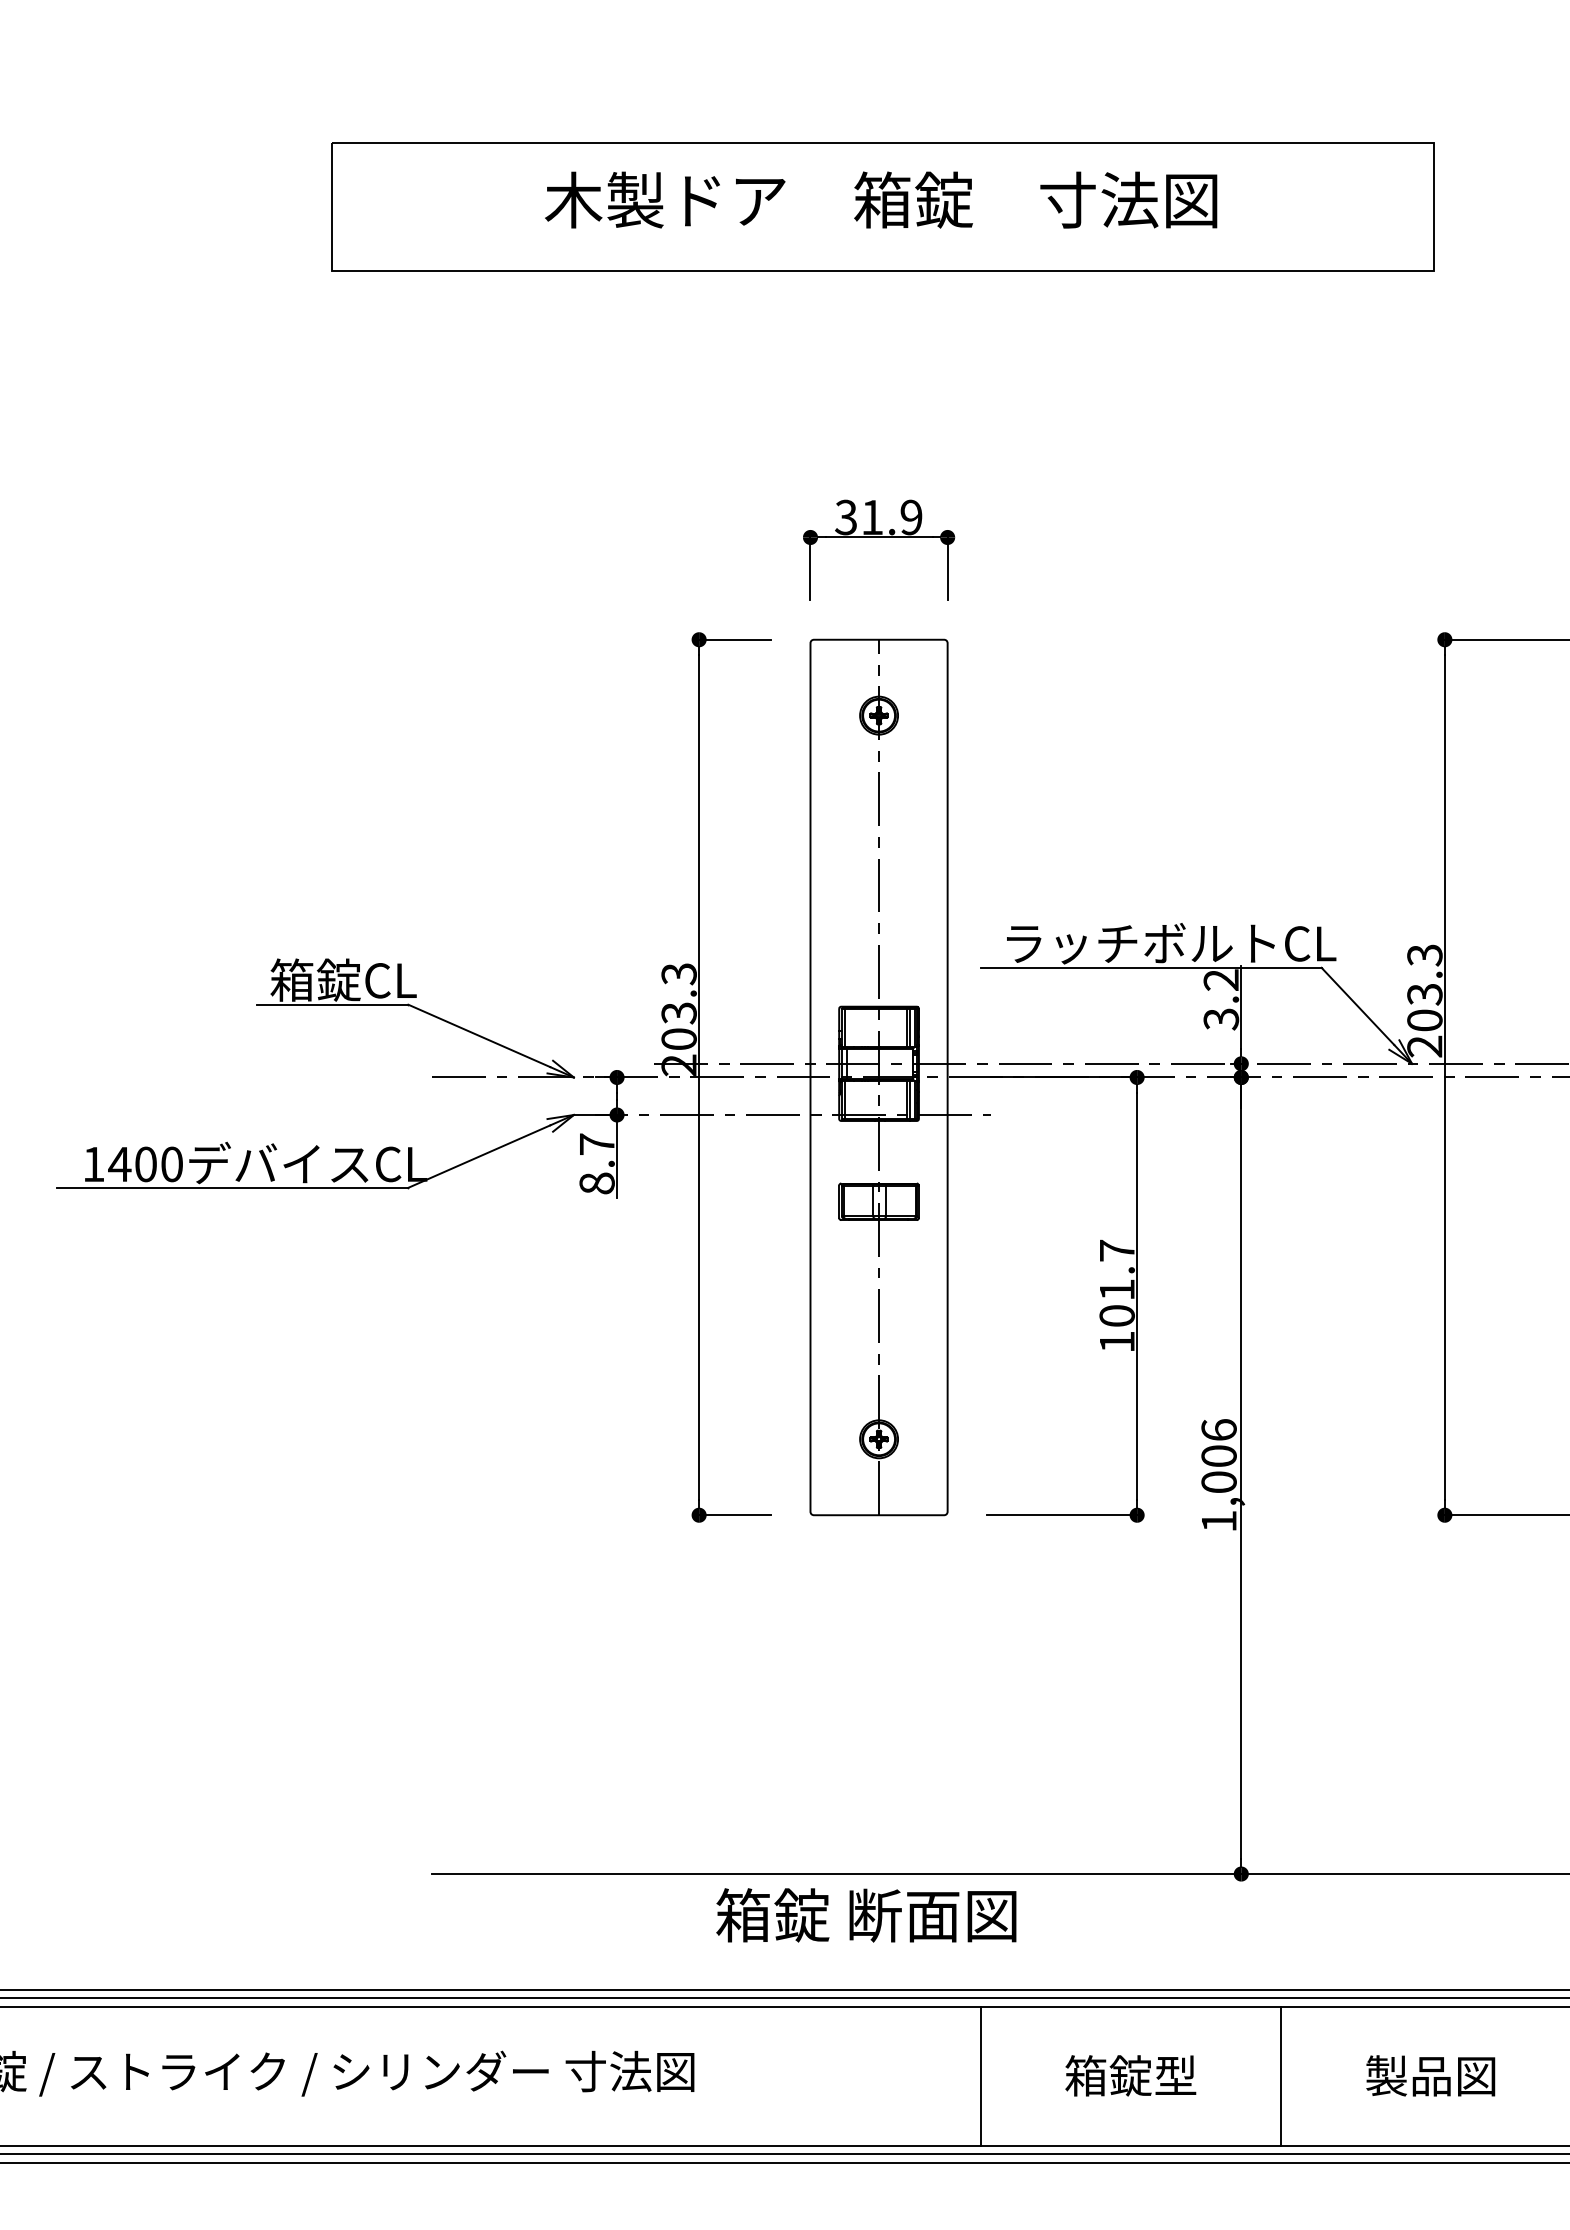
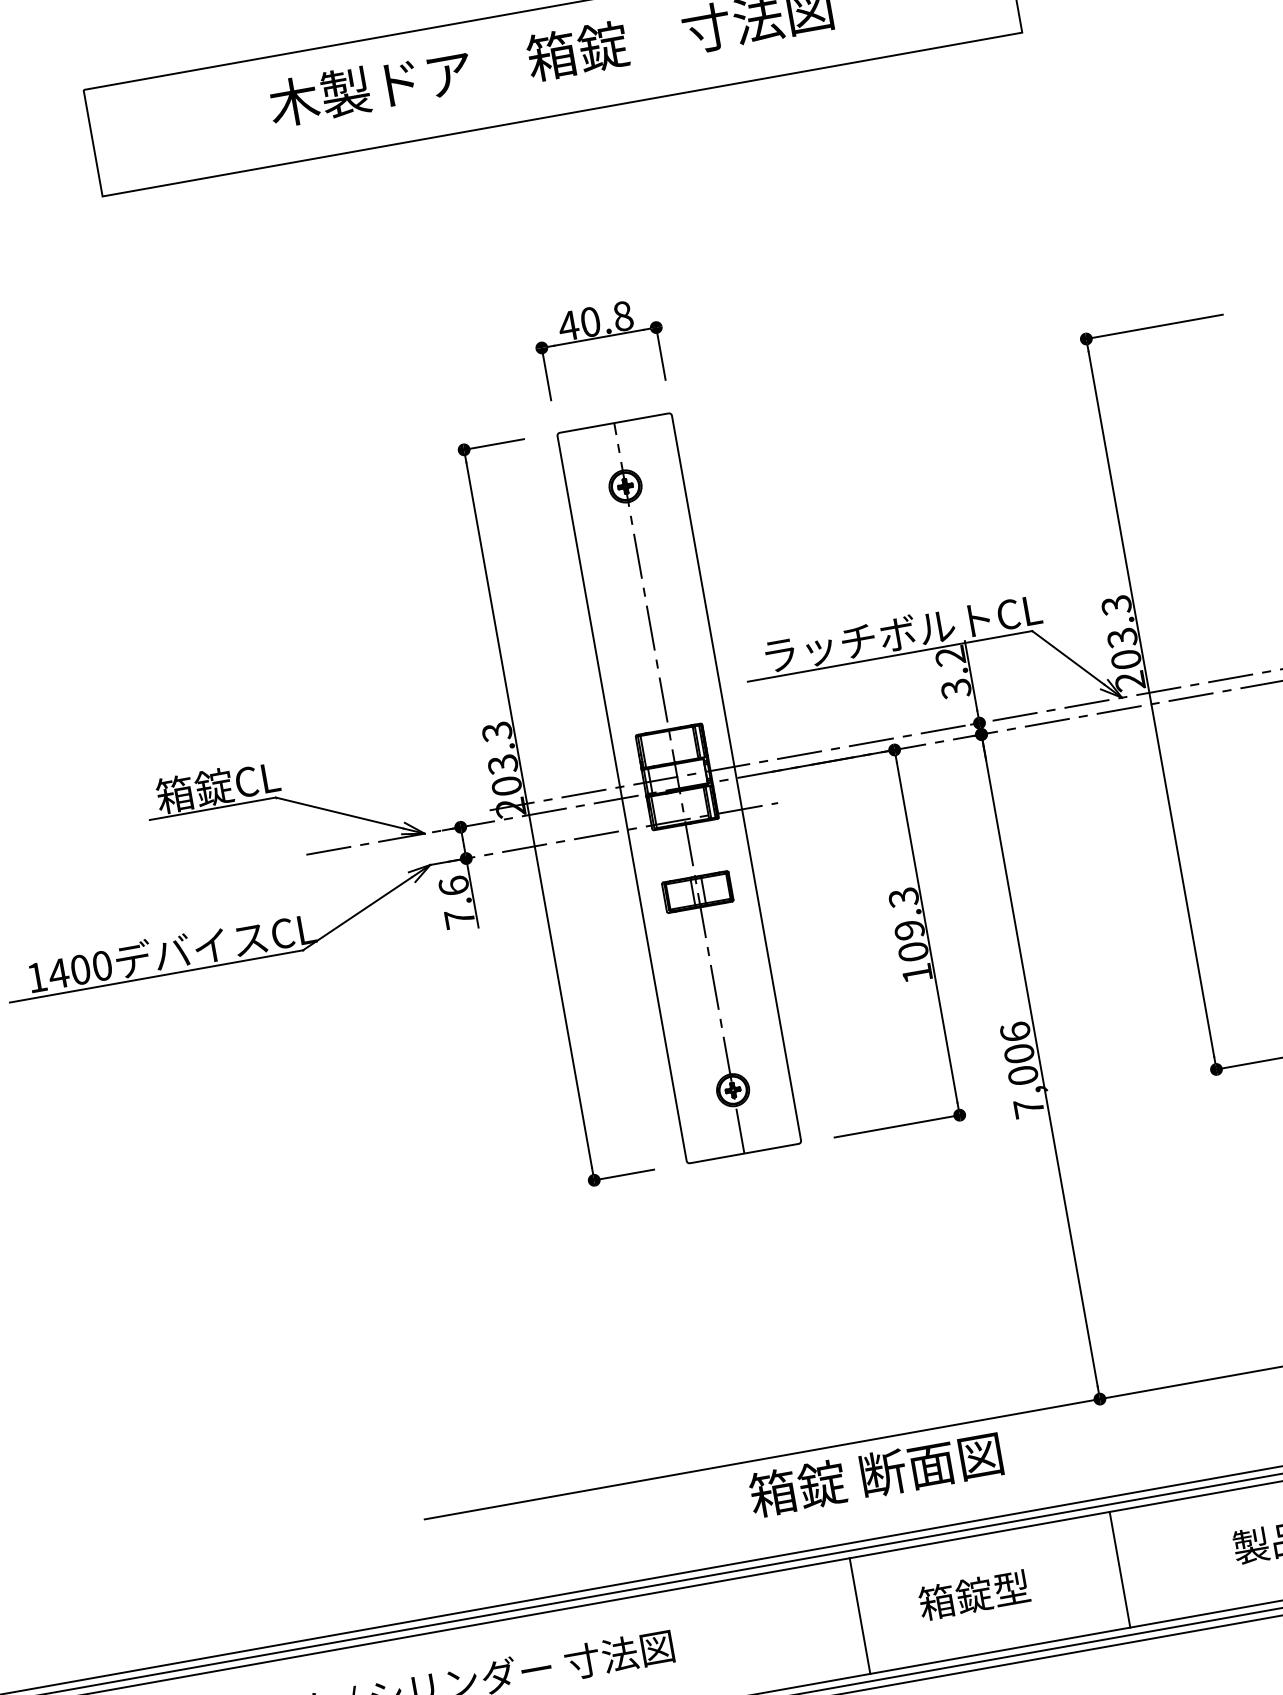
text: (878, 517) -> (595, 321), 31.9 -> 40.8
text: (596, 1163) -> (456, 902), 8.7 -> 7.6
text: (1116, 1269) -> (905, 913), 101.7 -> 109.3
text: (1219, 1521) -> (1029, 1108), 1,006 -> 7,006
text: (866, 1915) -> (875, 1474), moved
text: (1130, 2075) -> (974, 1594), moved
line: (980, 2076) -> (859, 1616), moved
line: (1281, 2076) -> (1120, 1569), moved

